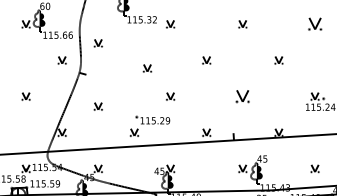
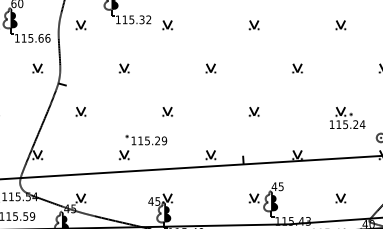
part: (314, 24) -> (340, 25), size x0.62
part: (97, 43) -> (80, 25), moved
part: (147, 68) -> (124, 68), moved
part: (242, 96) -> (253, 111), size x0.62
part: (97, 106) -> (80, 111), moved

